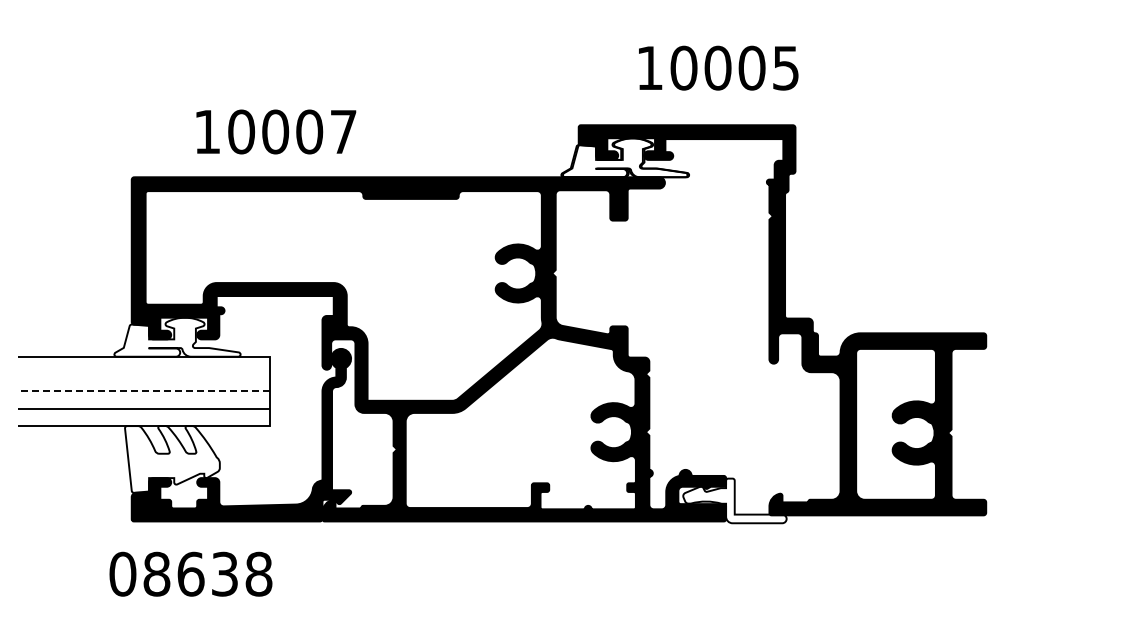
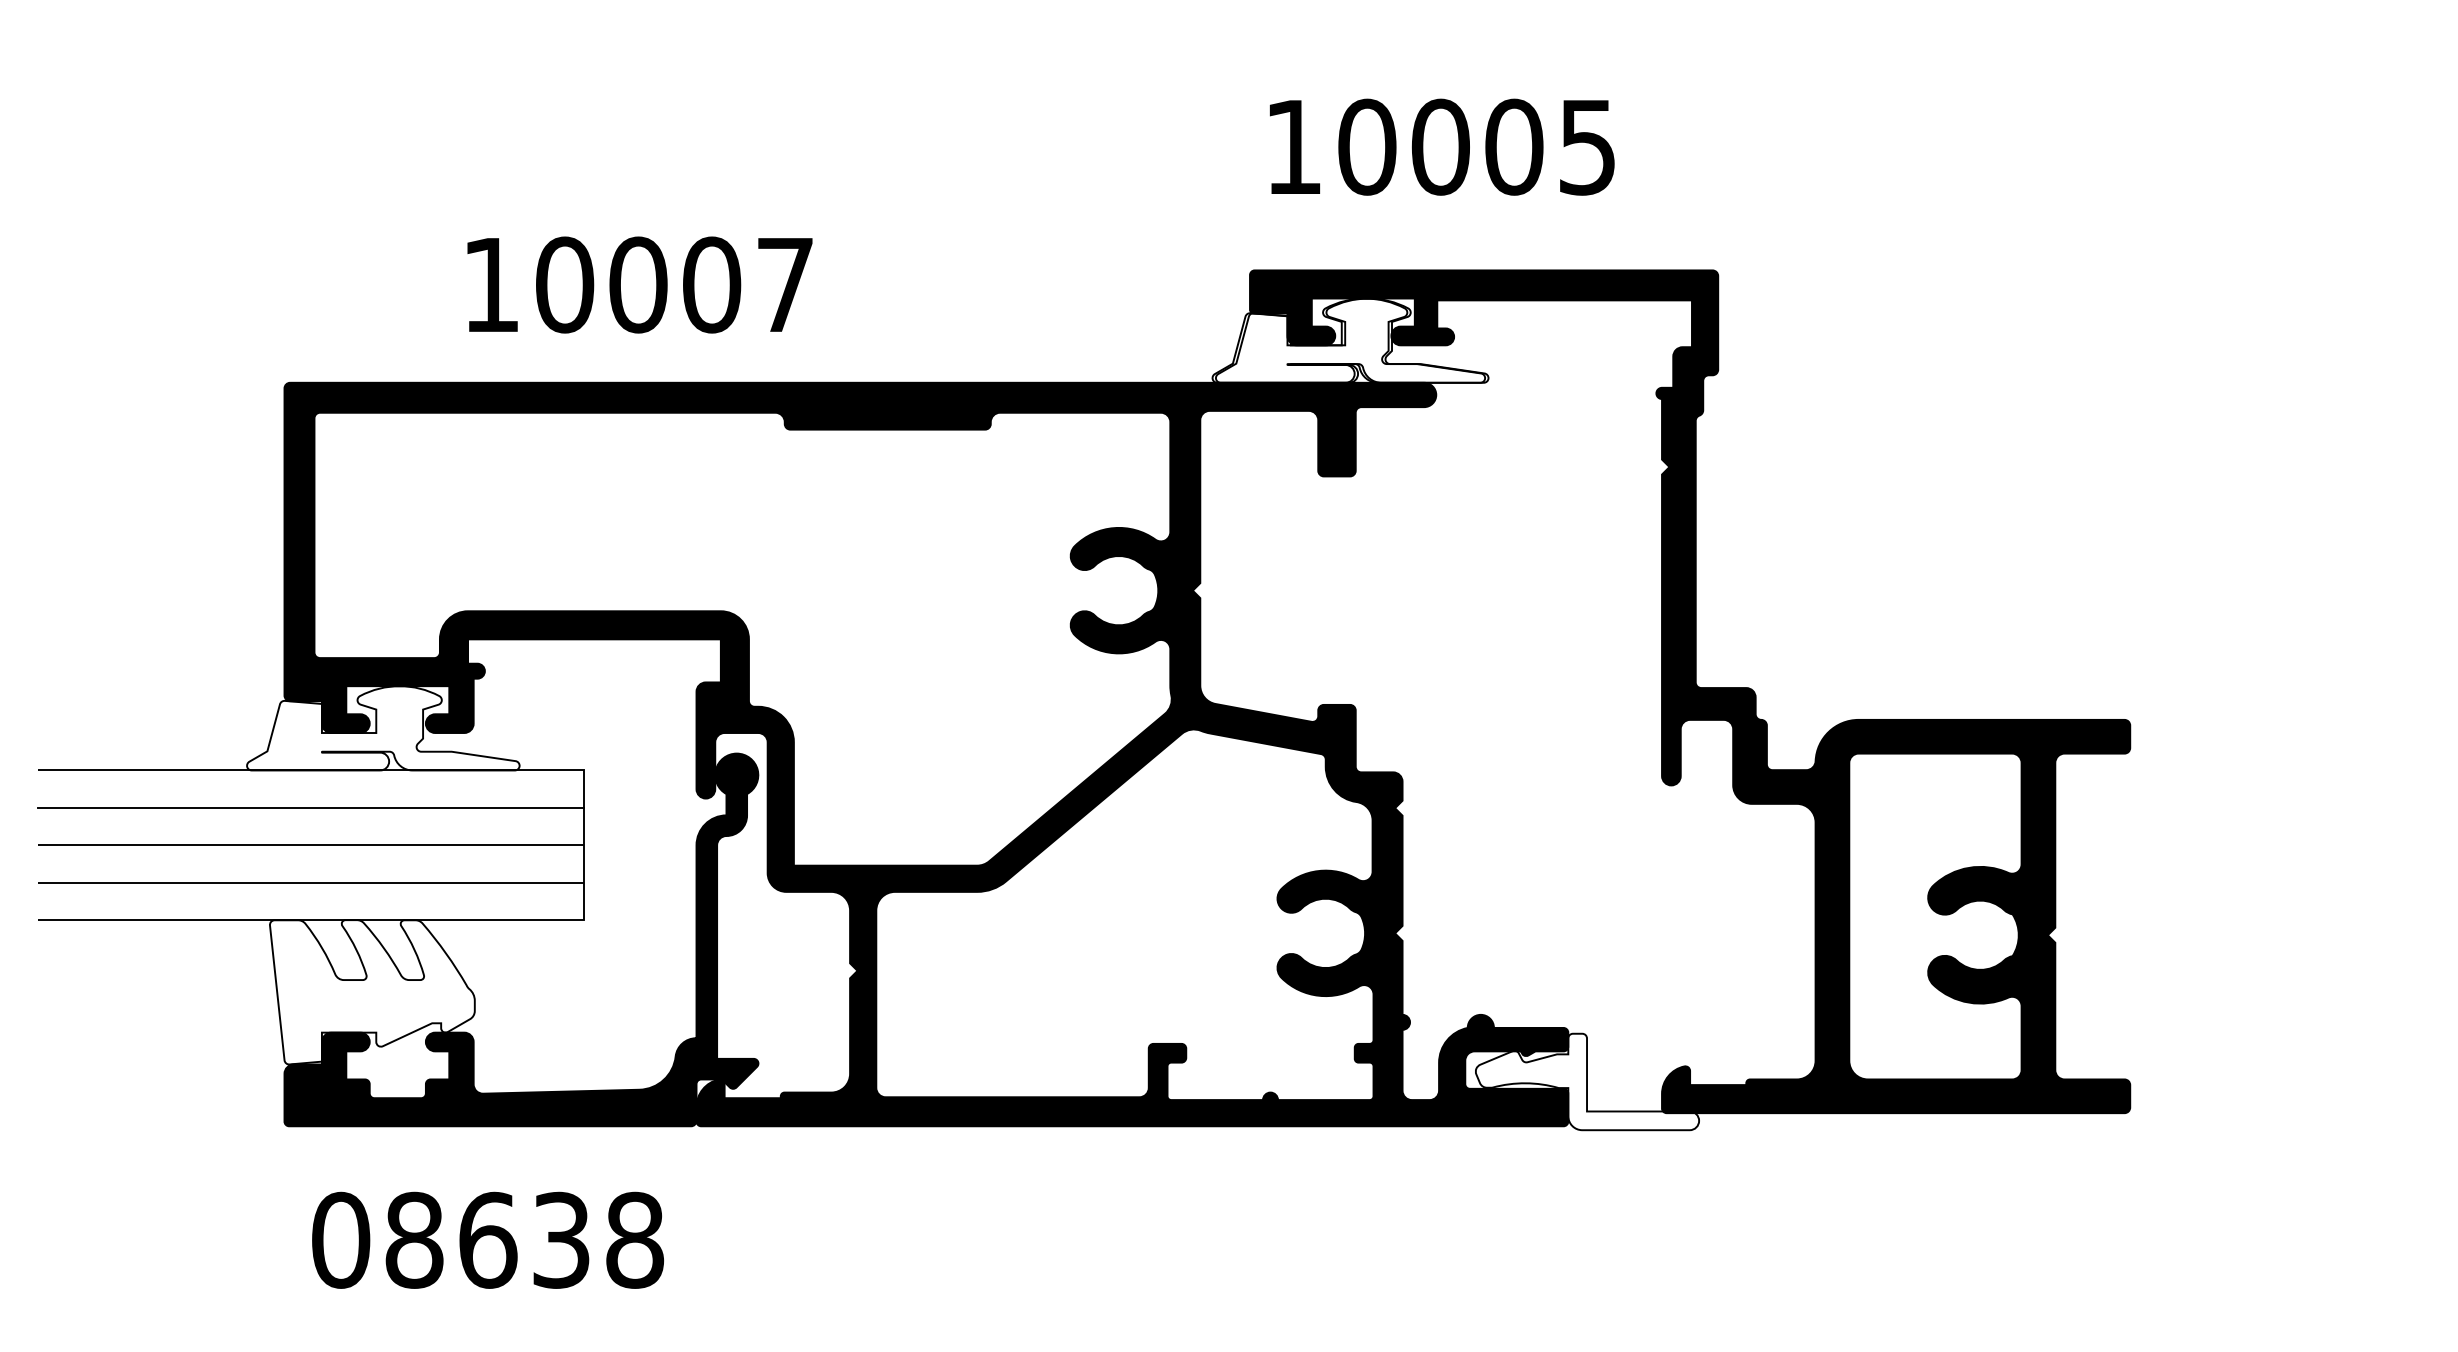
text: (718, 67) -> (1441, 145), moved
text: (276, 131) -> (640, 283), moved
line: (143, 374) -> (309, 808), added
line: (143, 391) -> (309, 845), dashed -> solid
text: (190, 573) -> (487, 1238), moved

